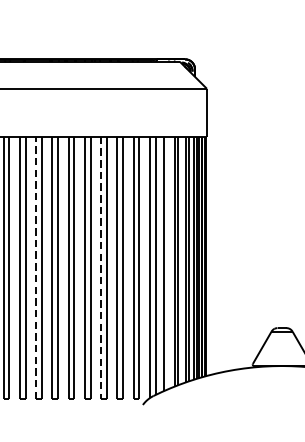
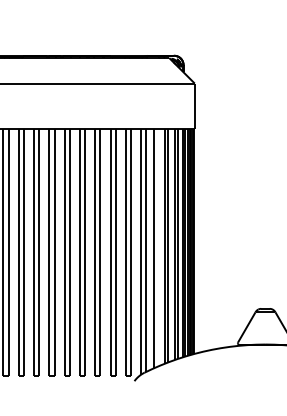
line: (35, 268) -> (33, 252), dashed -> solid
line: (101, 268) -> (95, 252), dashed -> solid

